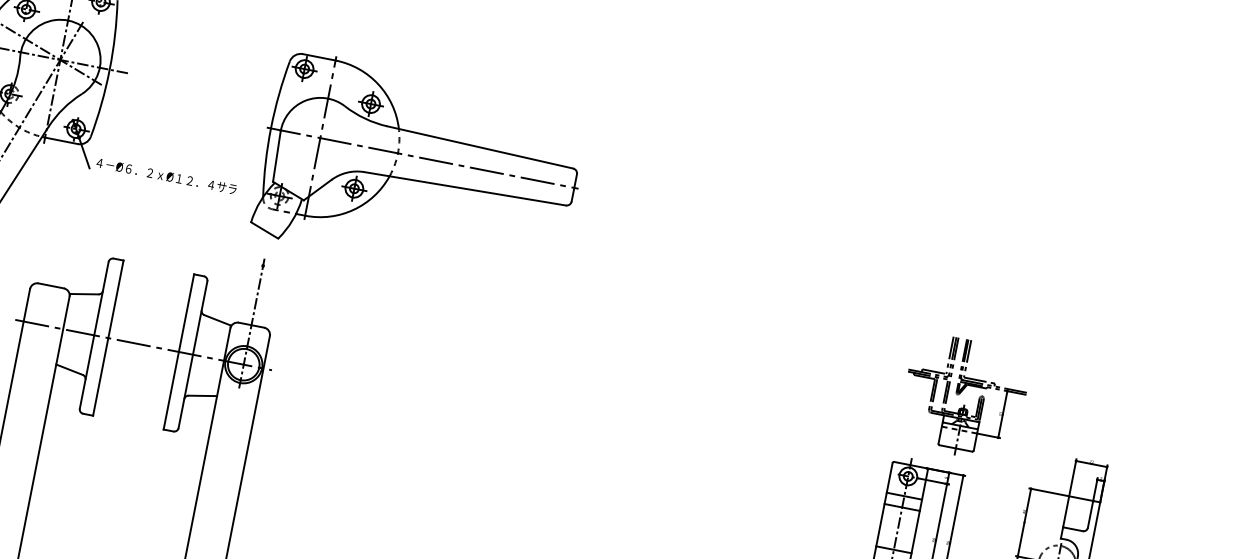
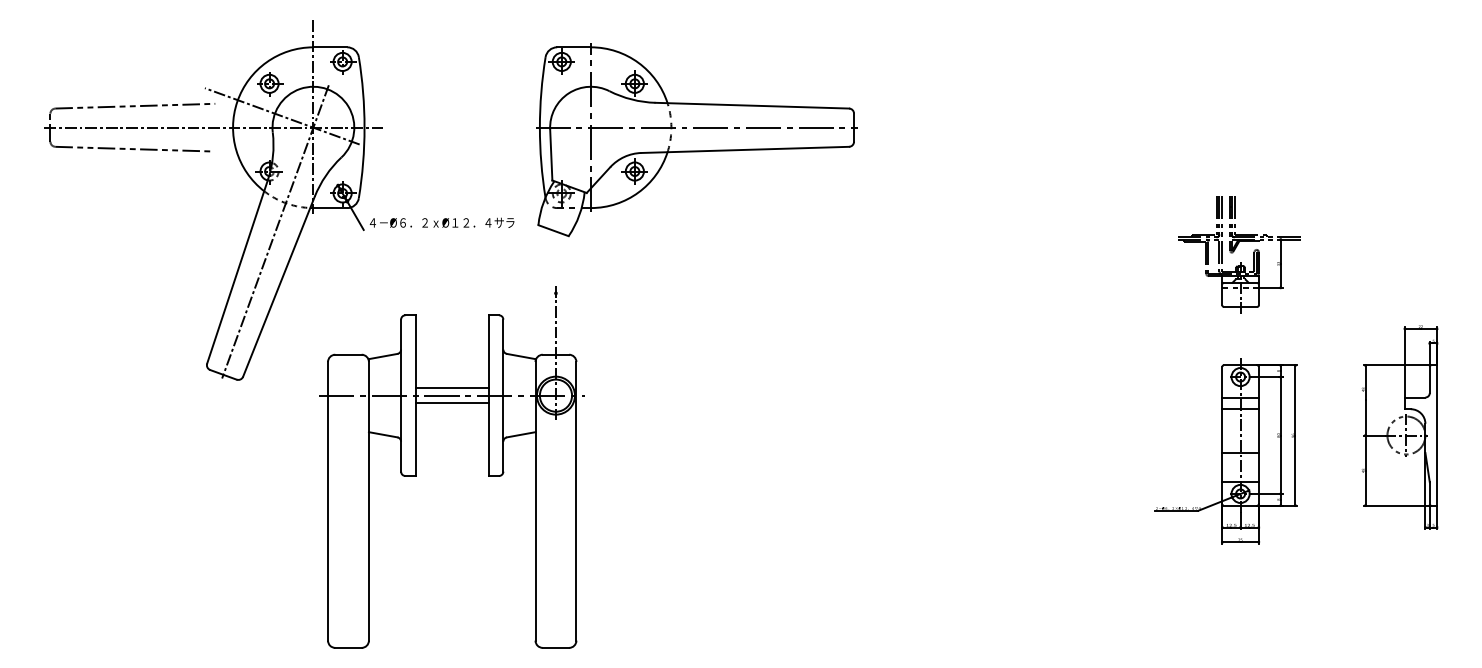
part: (419, 170) -> (696, 140), moved
line: (144, 338) -> (451, 388), added
line: (141, 351) -> (451, 402), added
part: (964, 397) -> (1239, 254), moved

